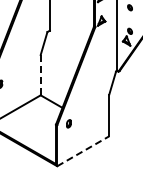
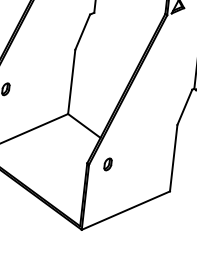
line: (40, 74) -> (71, 80), dashed -> solid
line: (83, 151) -> (126, 211), dashed -> solid

